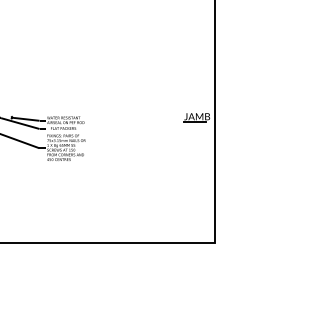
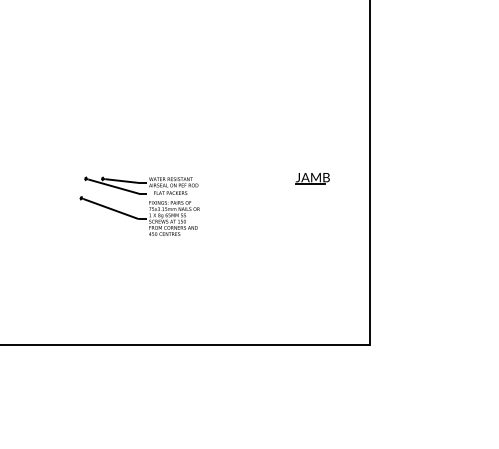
part: (196, 117) -> (312, 178), moved

